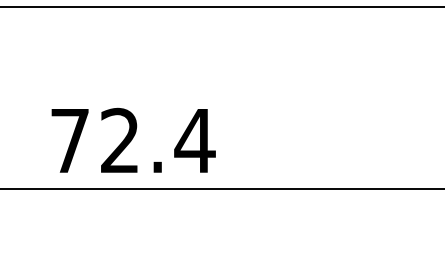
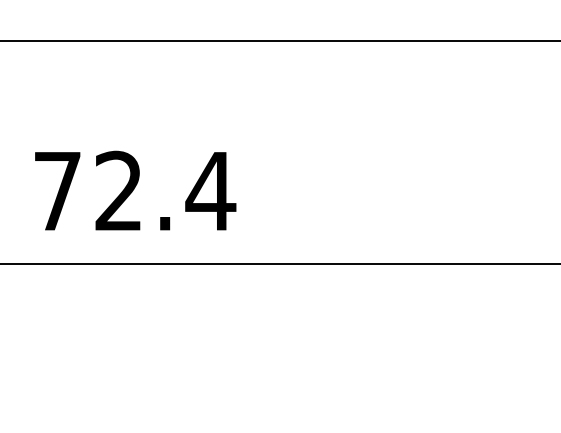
text: (133, 140) -> (135, 190), moved

